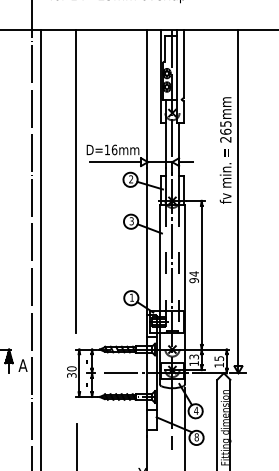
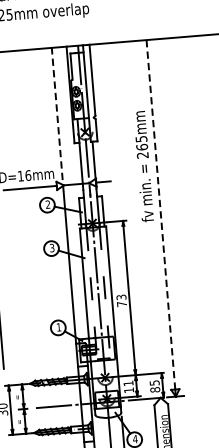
line: (147, 98) -> (58, 119), solid -> dashed
line: (238, 198) -> (160, 215), solid -> dashed
text: (194, 277) -> (122, 301), 94 -> 73
text: (194, 356) -> (128, 382), 13 -> 11
text: (219, 364) -> (155, 389), 15 -> 85

